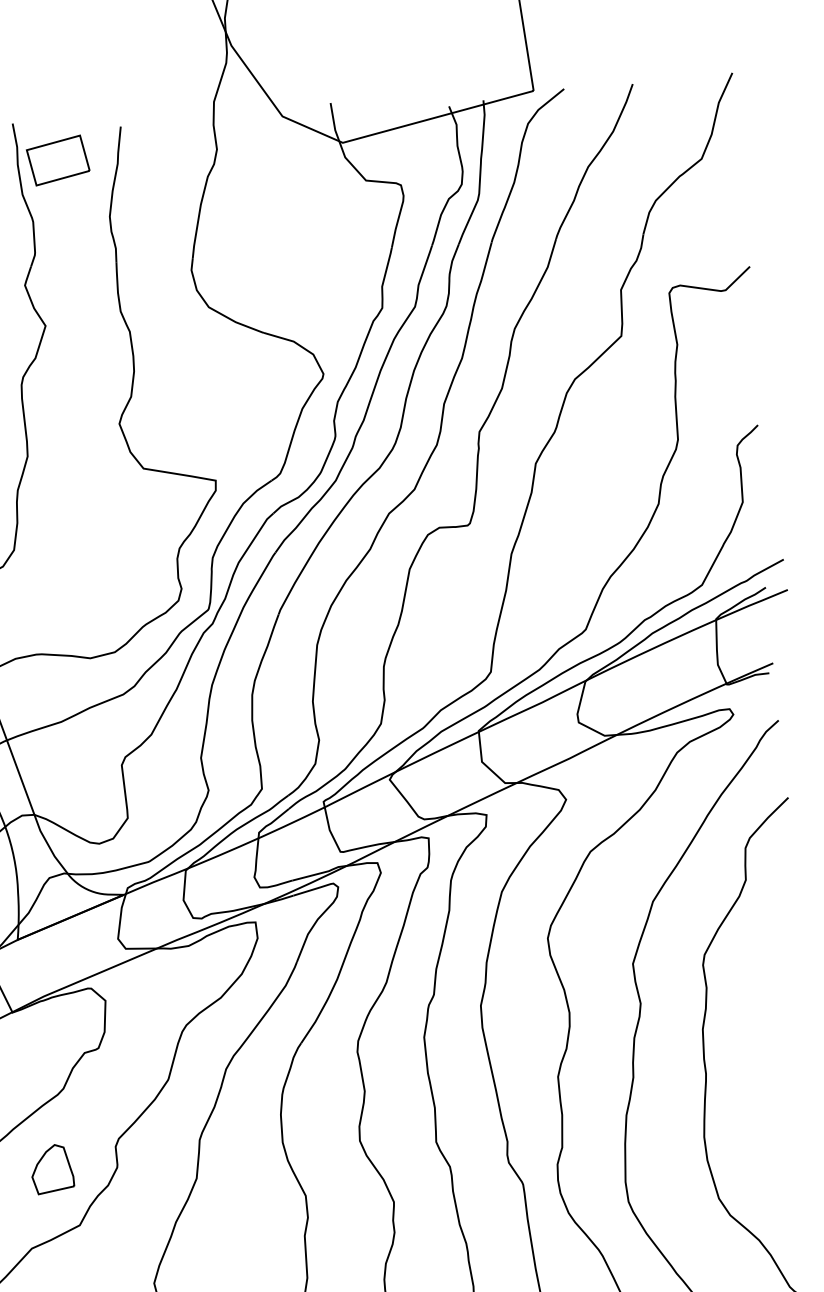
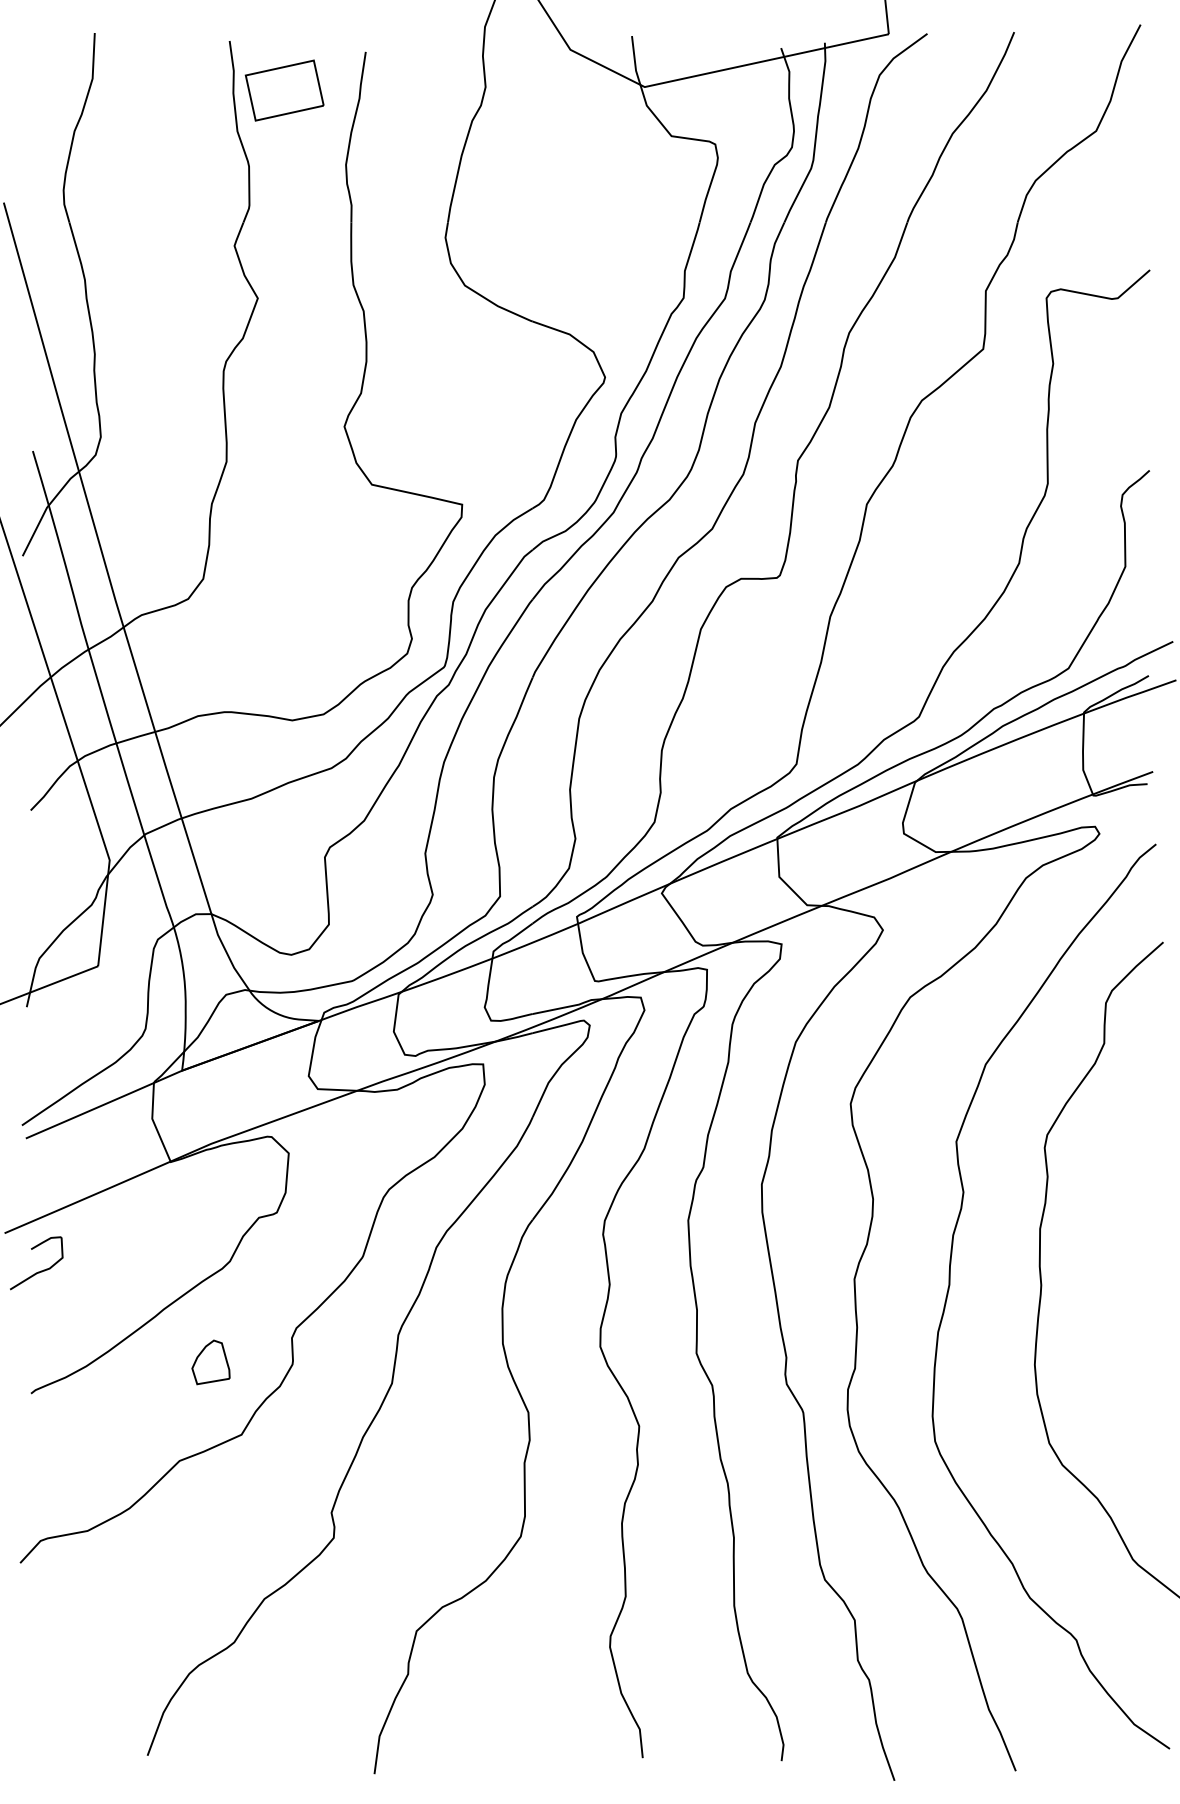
part: (52, 1169) -> (210, 1362), size x0.71

